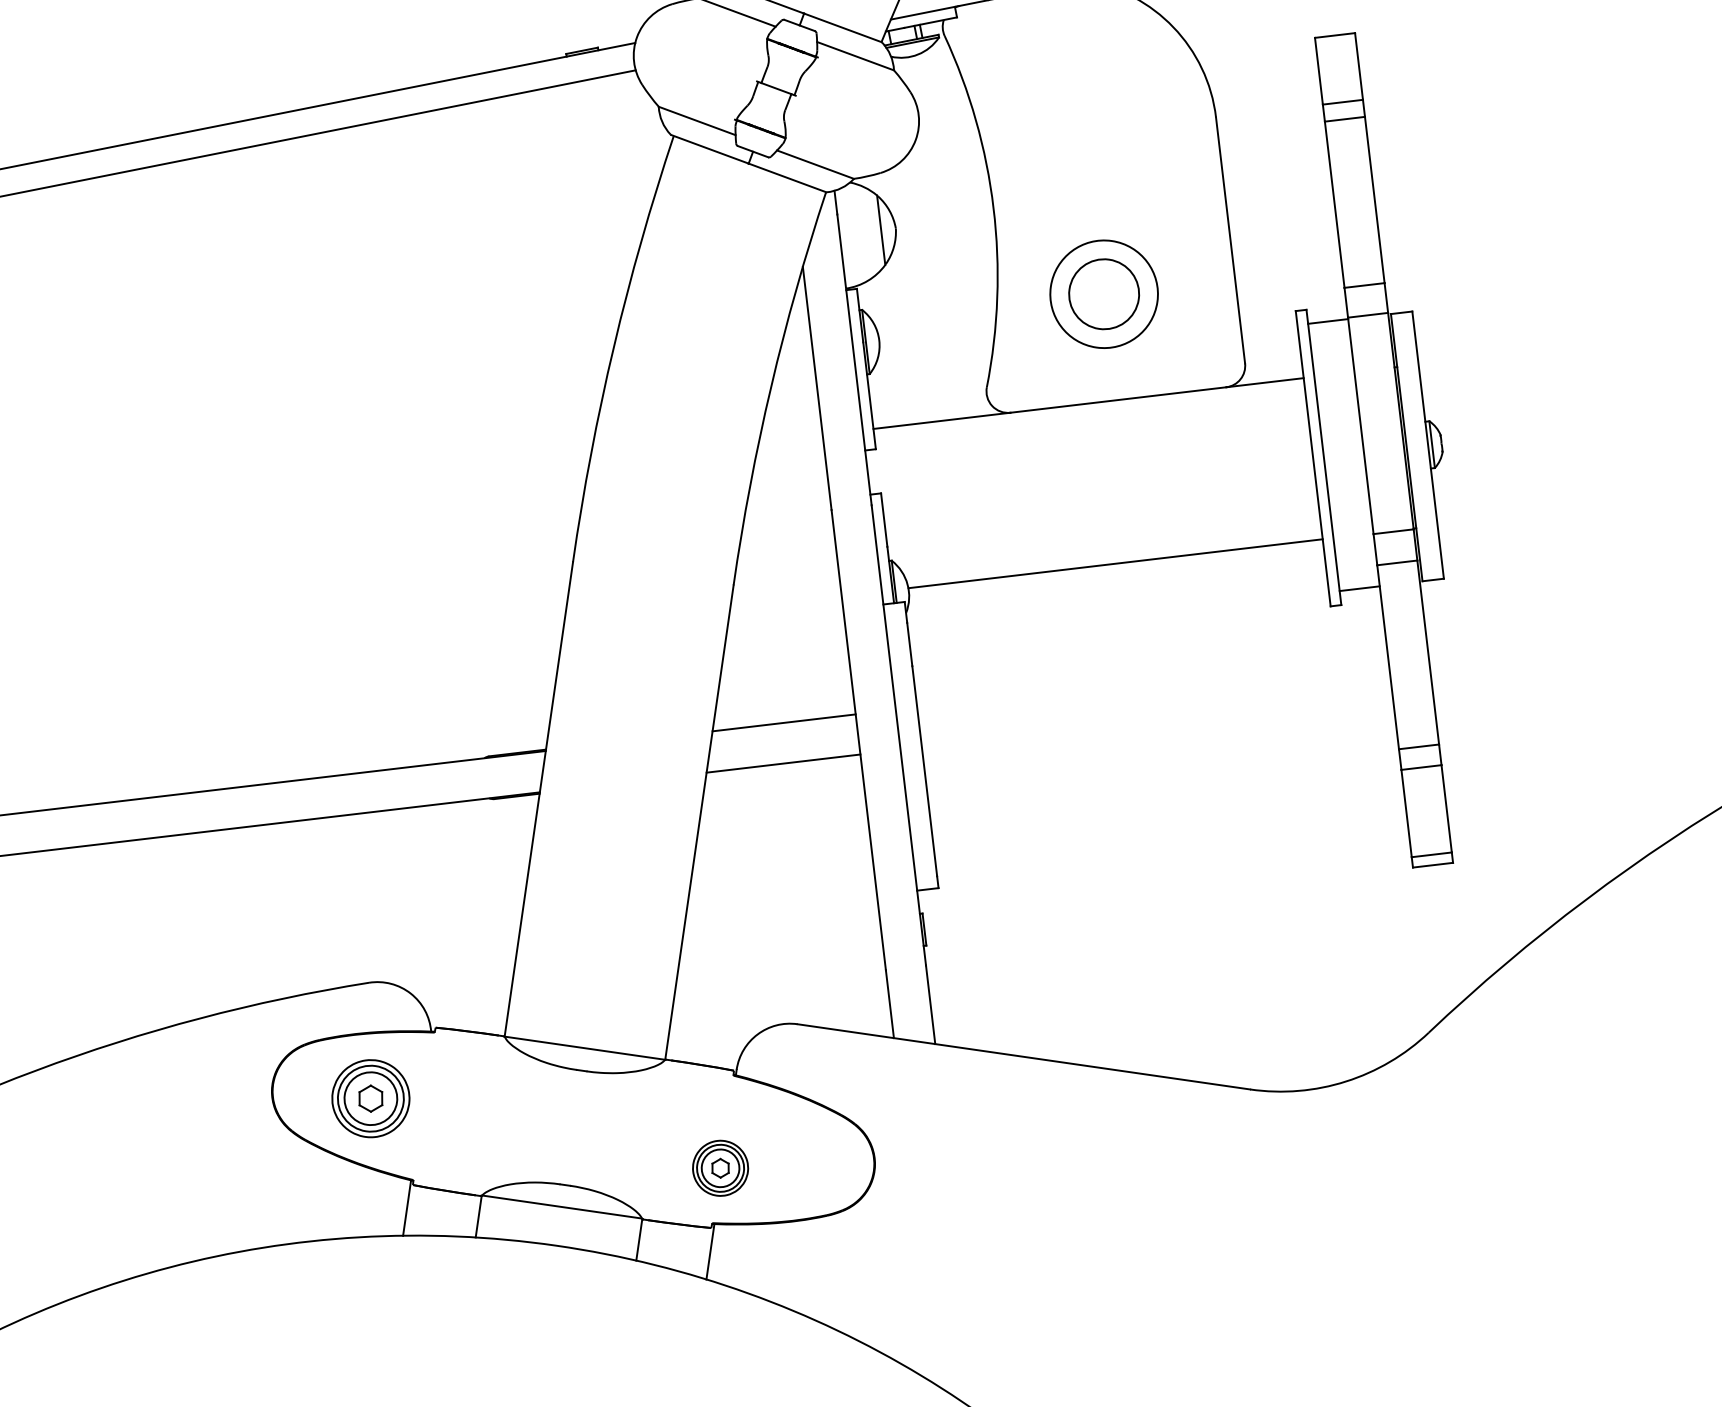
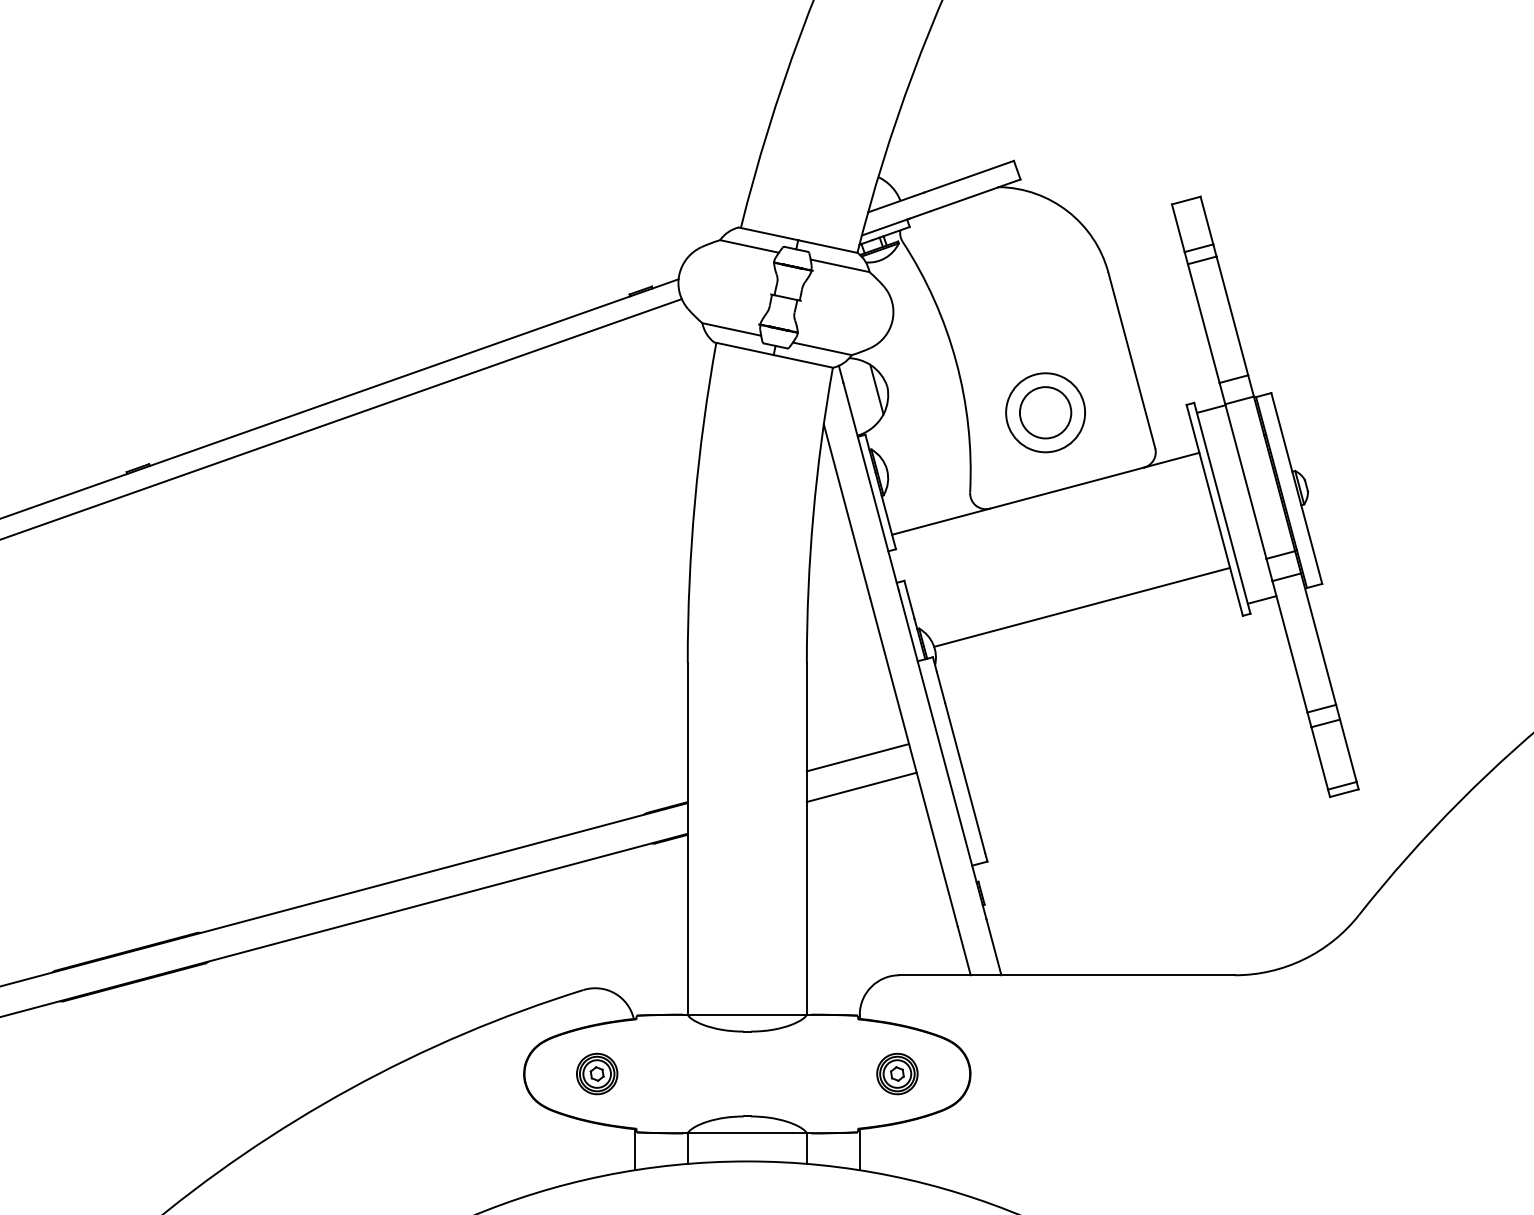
part: (371, 1098) -> (597, 1073), size x0.71
part: (720, 1167) -> (897, 1073), moved

